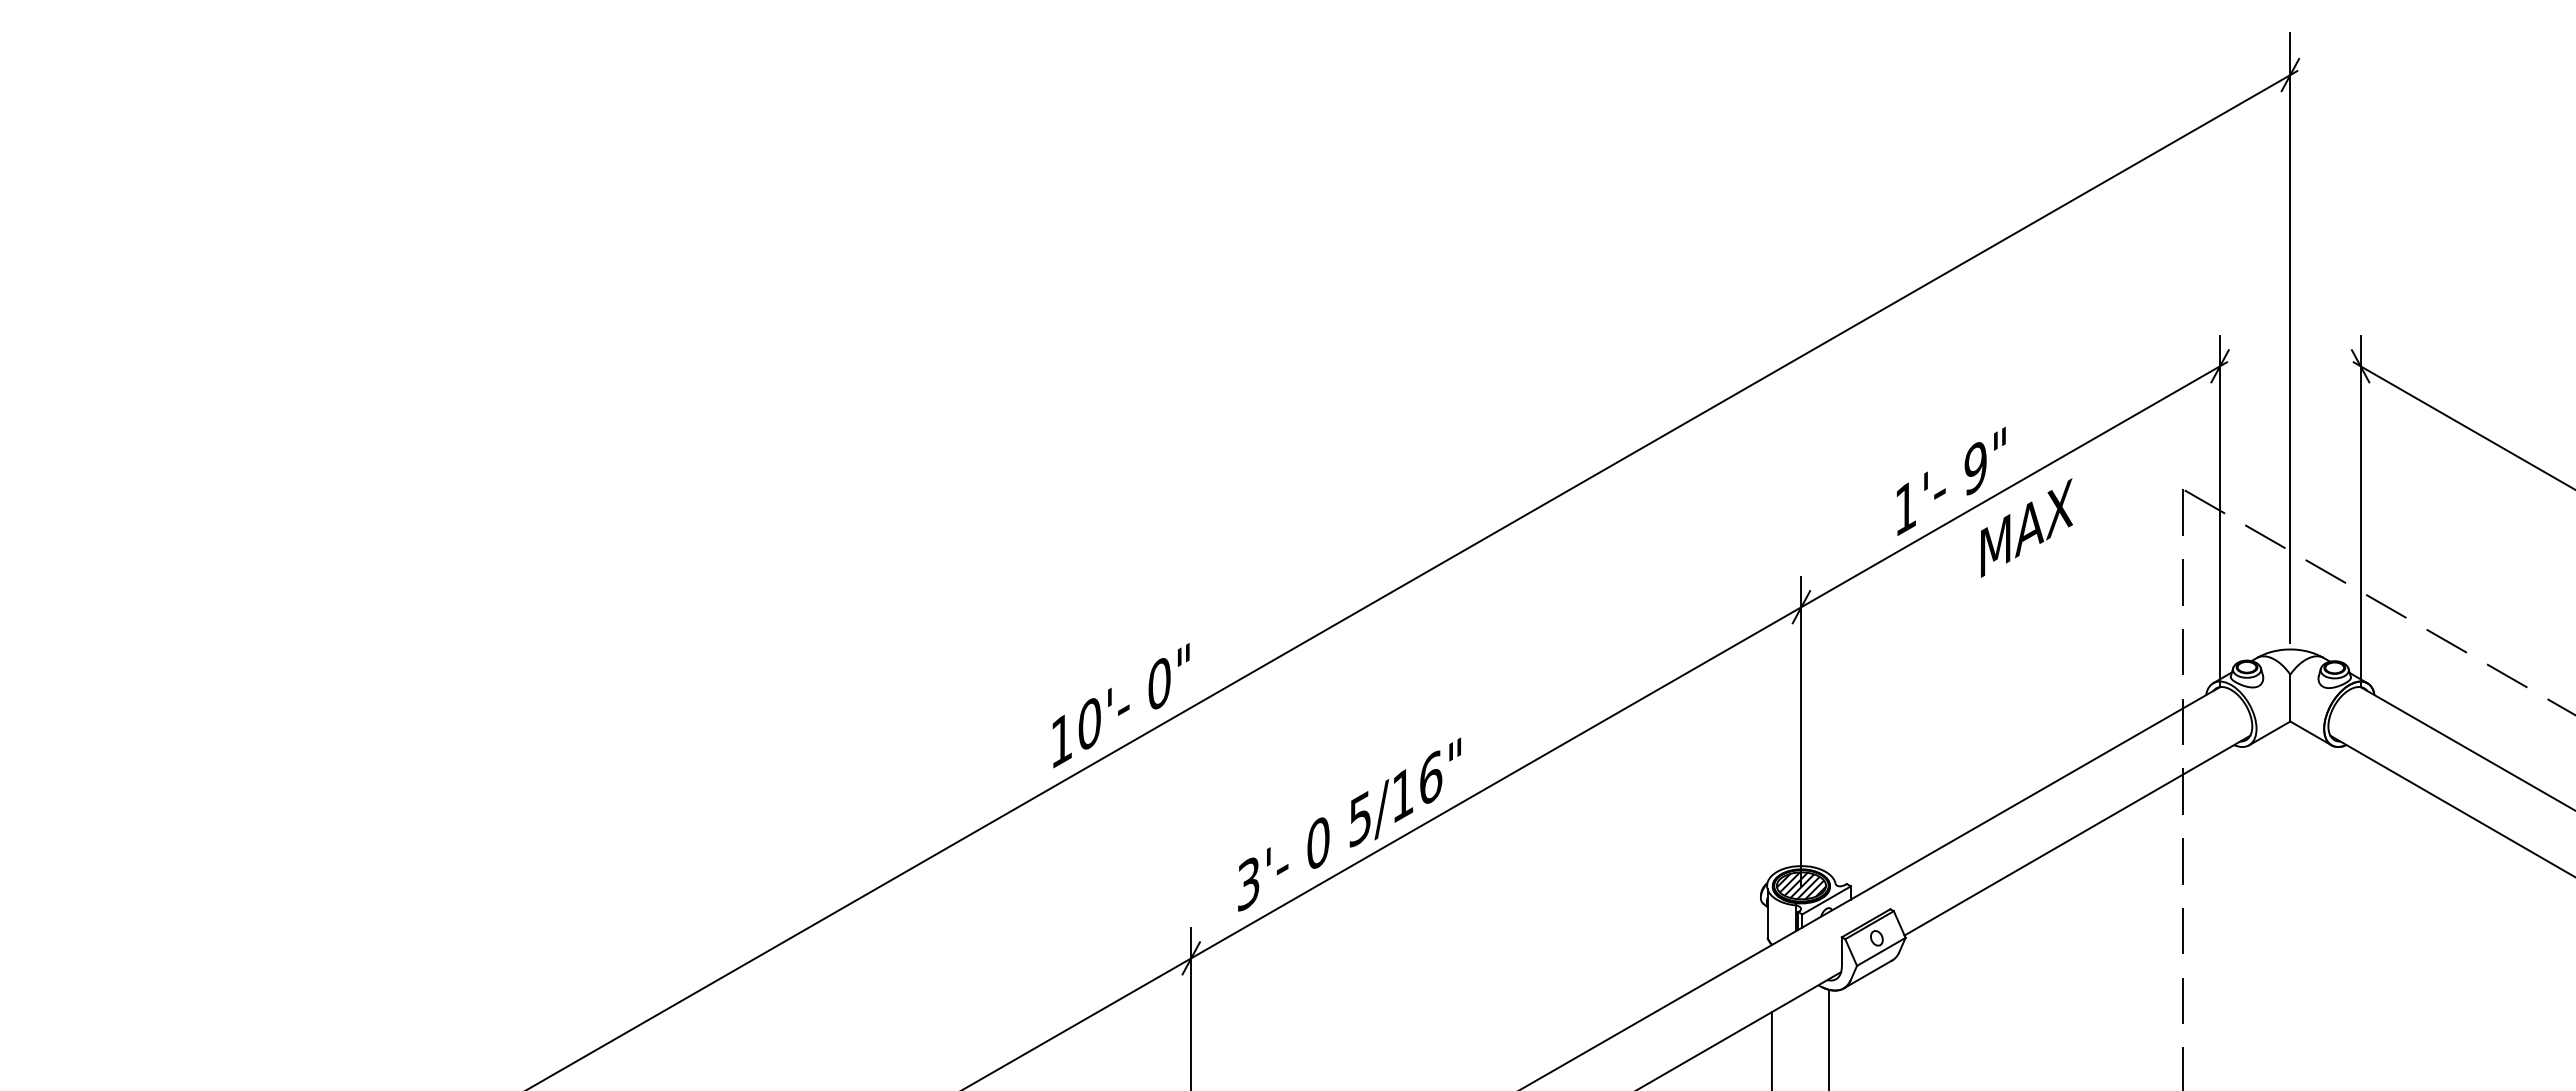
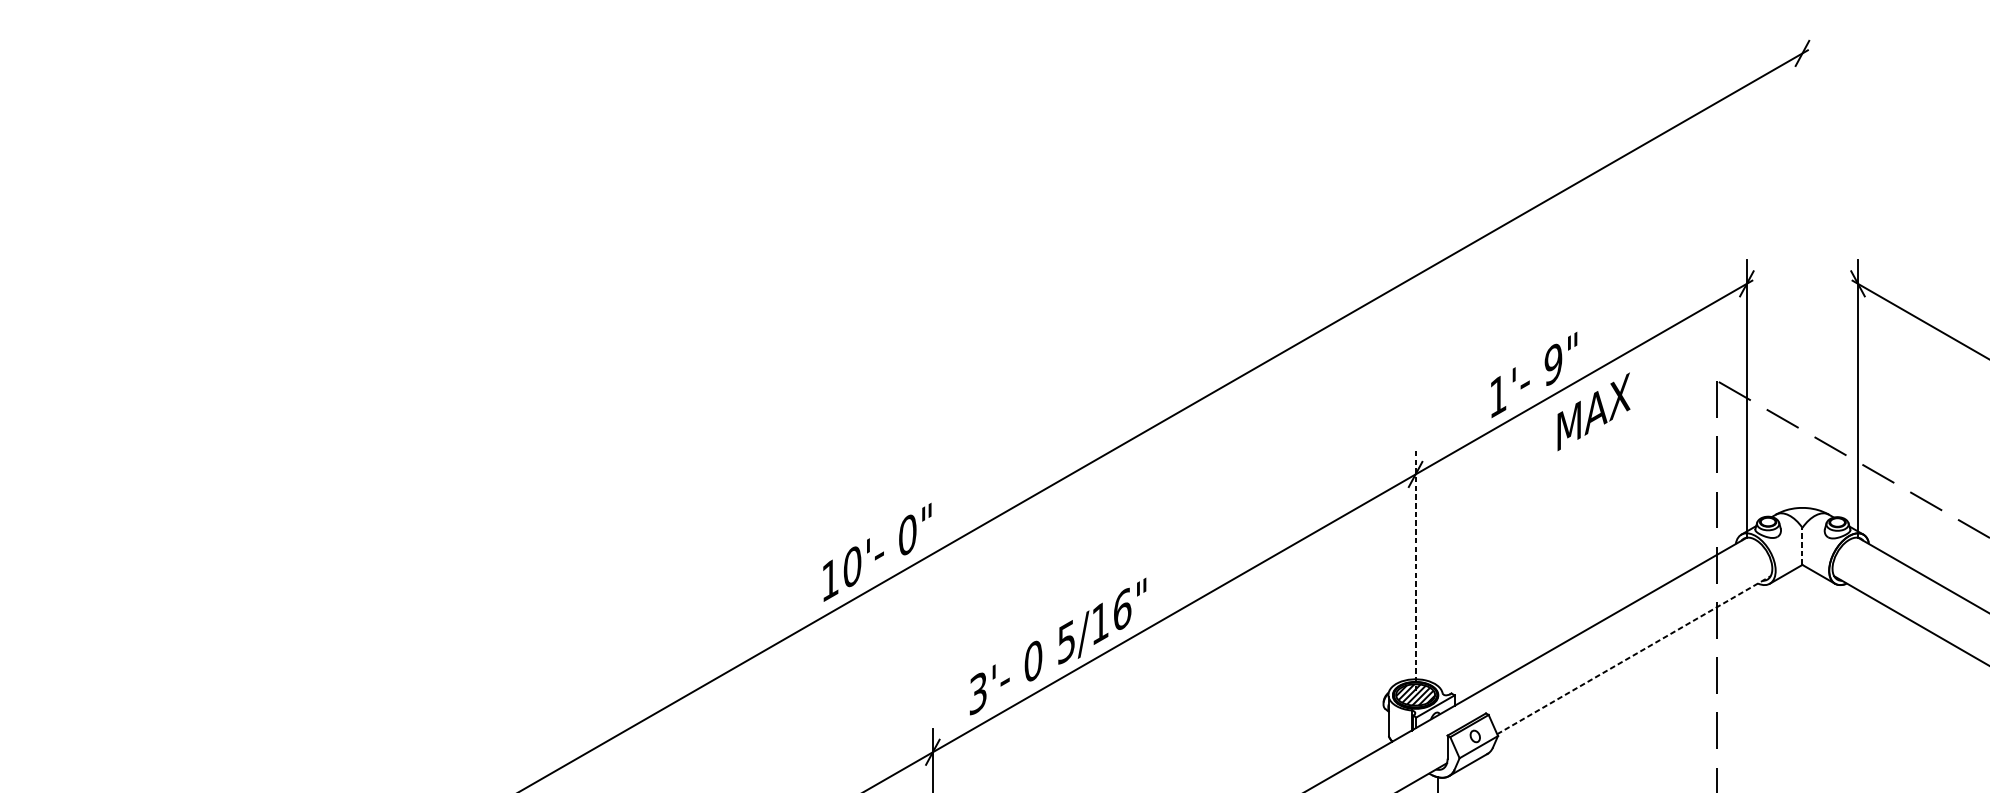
line: (2290, 337) -> (1802, 261), removed
line: (2290, 697) -> (1802, 545), solid -> dashed
line: (1801, 732) -> (1415, 573), solid -> dashed
line: (2077, 835) -> (1634, 655), solid -> dashed

